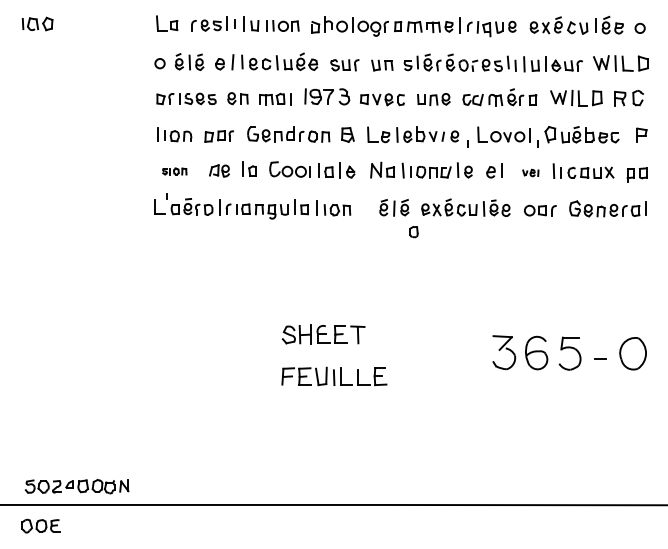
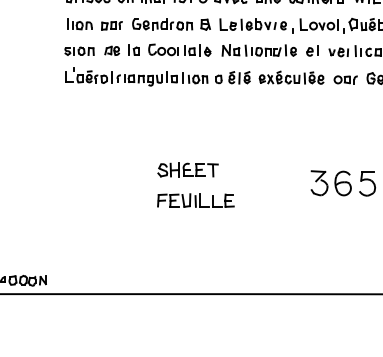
part: (174, 171) -> (79, 51), size x1.67
part: (530, 172) -> (338, 52), size x1.67
part: (413, 232) -> (218, 79), moved

